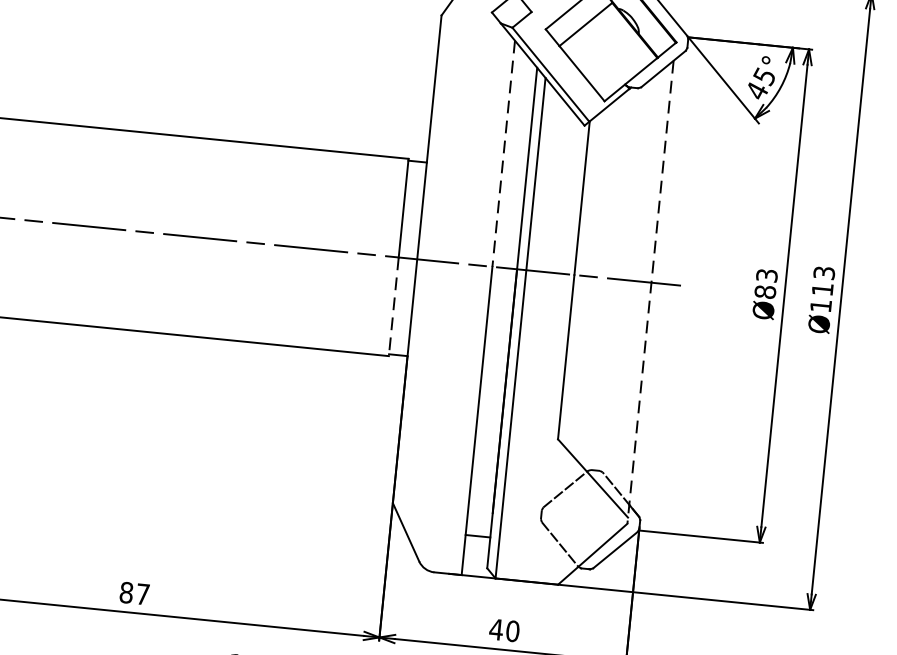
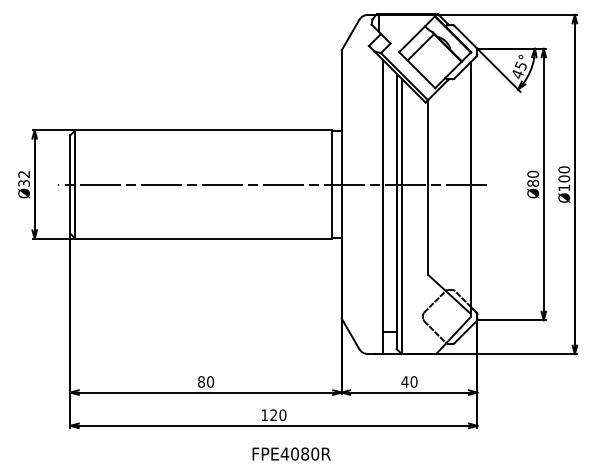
line: (504, 154) -> (383, 122), dashed -> solid
text: (767, 274) -> (533, 173), Ø83 -> Ø80
text: (823, 281) -> (564, 174), Ø113 -> Ø100
line: (650, 293) -> (470, 190), dashed -> solid
line: (393, 308) -> (331, 212), dashed -> solid
text: (143, 593) -> (210, 381), 87 -> 80

